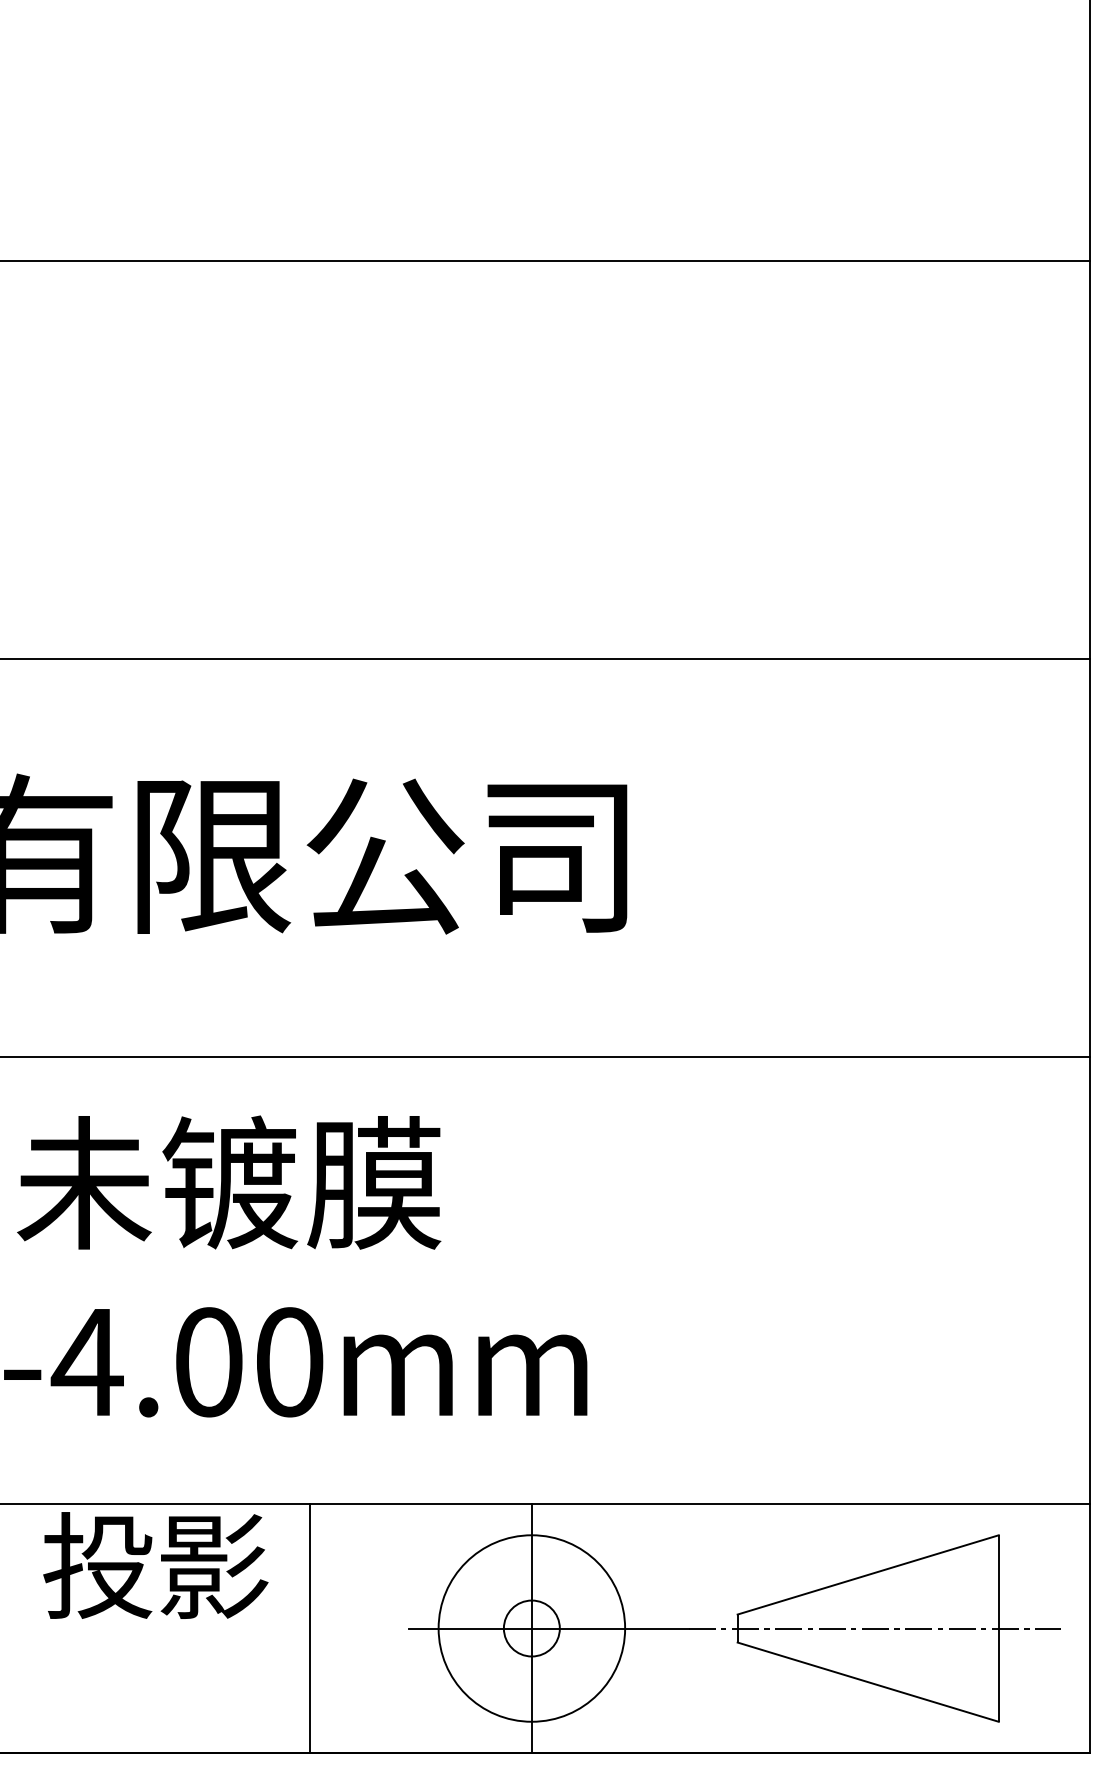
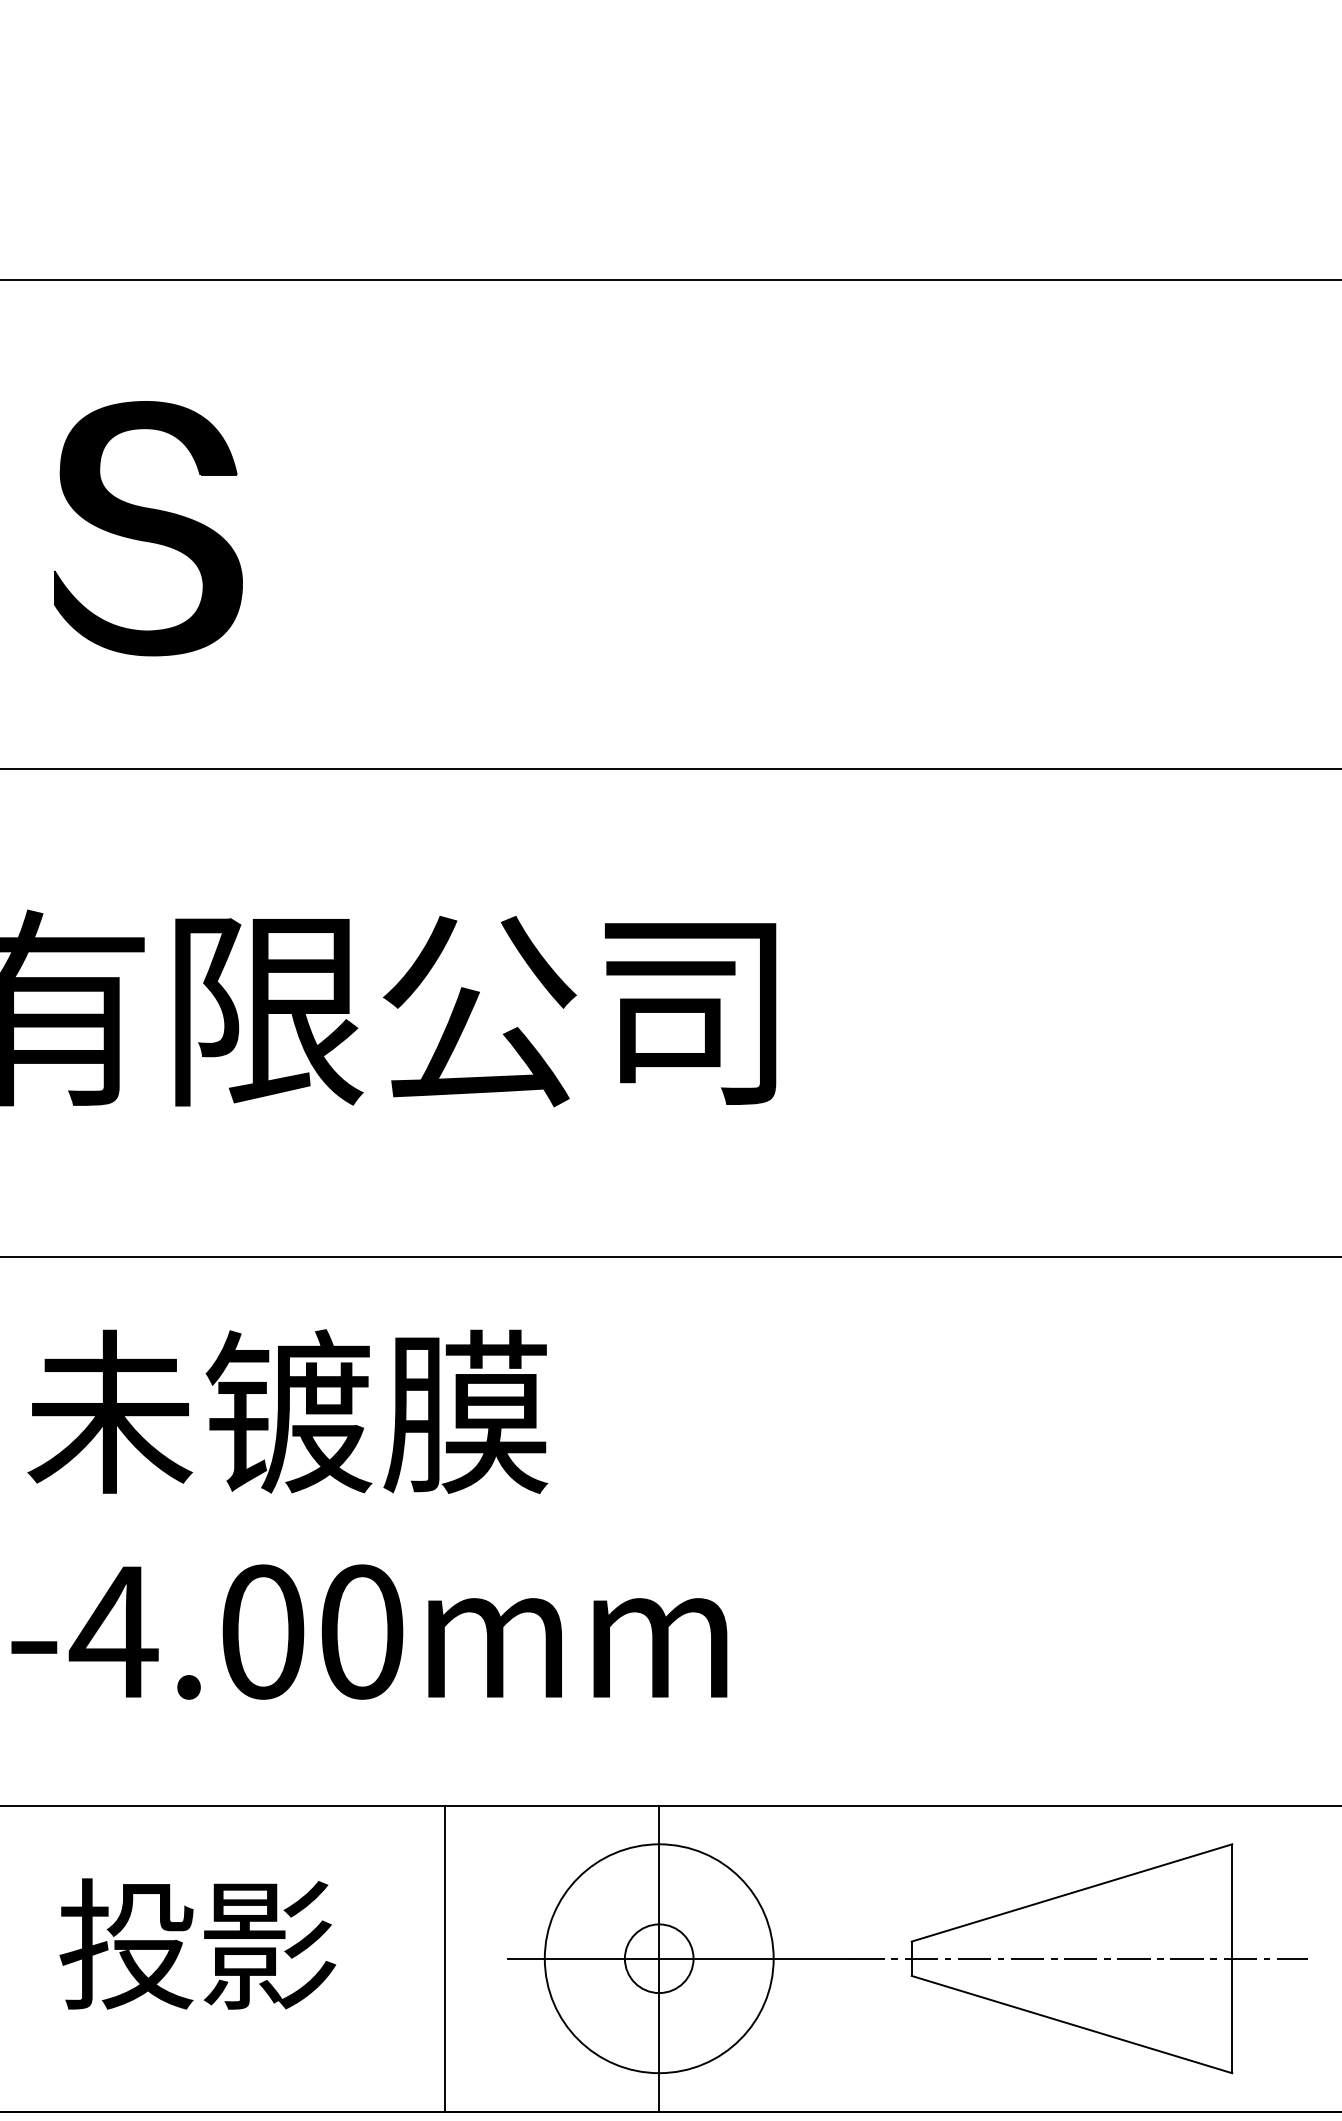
part: (115, 462) -> (148, 527), added
text: (155, 1565) -> (197, 1943), moved
line: (310, 1628) -> (445, 1958), moved

